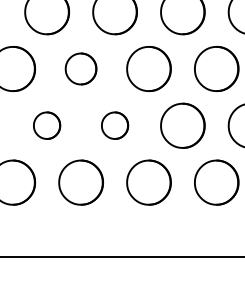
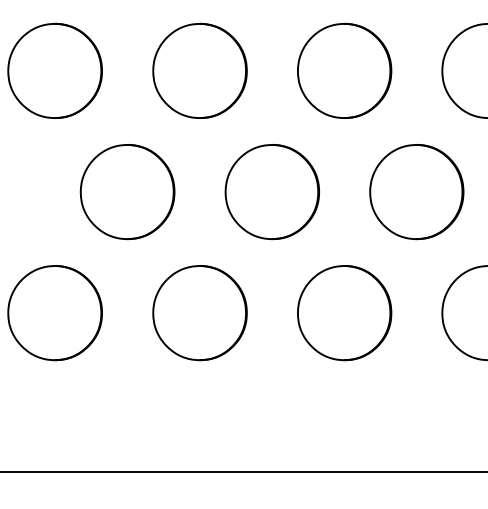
part: (80, 68) -> (198, 69), size x1.43
part: (46, 125) -> (126, 191), size x1.67
part: (114, 125) -> (271, 191), size x1.67

